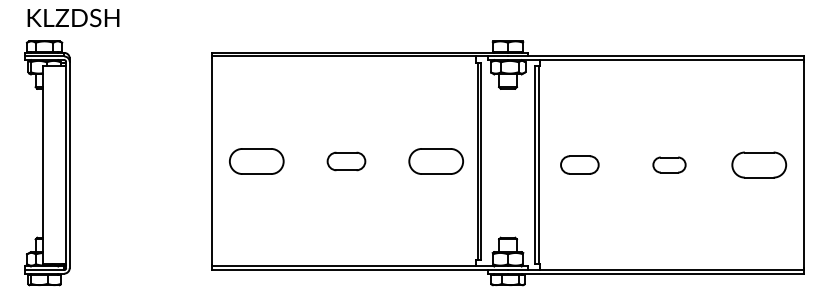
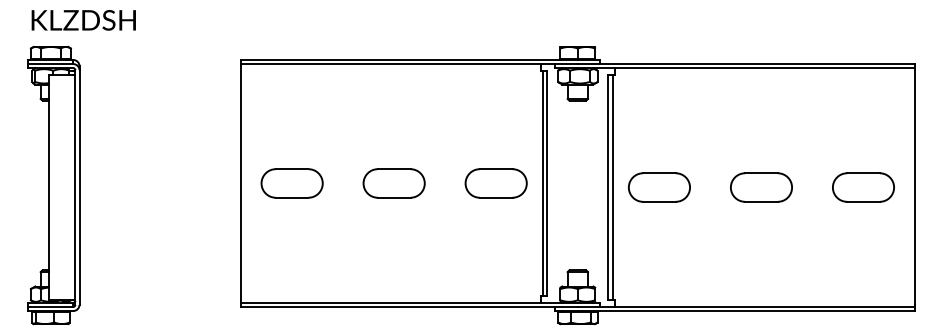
part: (346, 161) -> (394, 183), size x1.43
part: (579, 164) -> (659, 186), size x1.43
part: (669, 164) -> (761, 186), size x1.67

